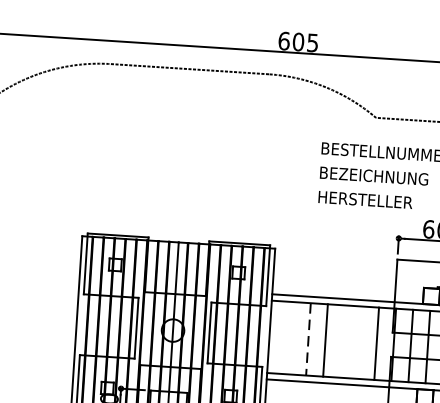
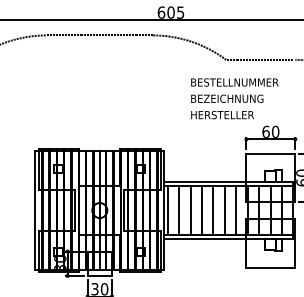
line: (274, 337) -> (167, 210), added
line: (291, 338) -> (179, 210), added
line: (308, 340) -> (190, 211), dashed -> solid
line: (342, 341) -> (213, 210), added
line: (359, 342) -> (224, 210), added

